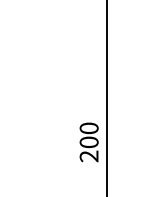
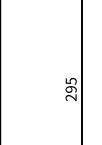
text: (88, 133) -> (70, 84), 200 -> 295

